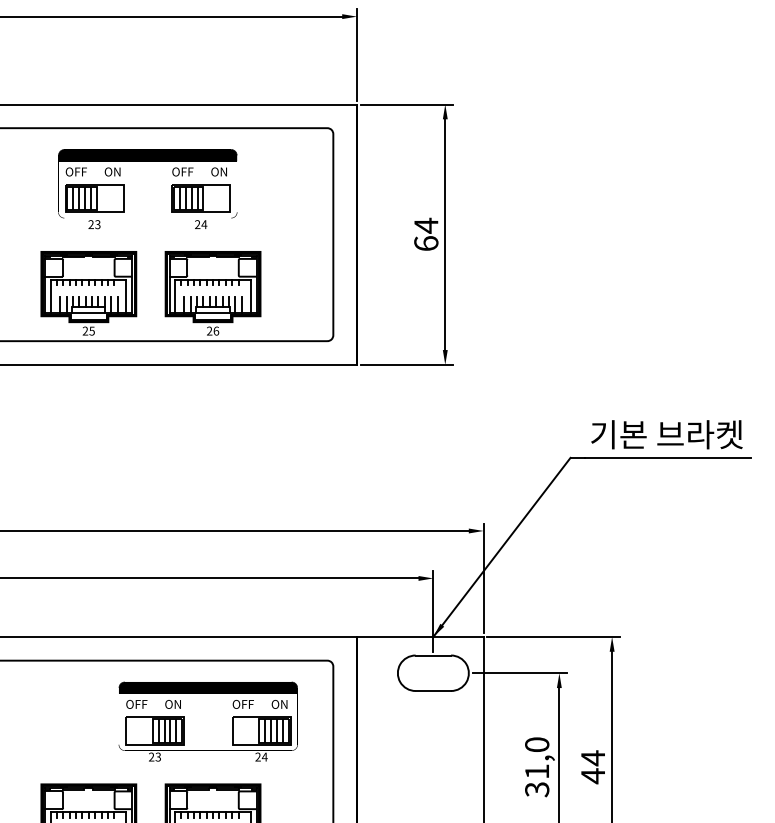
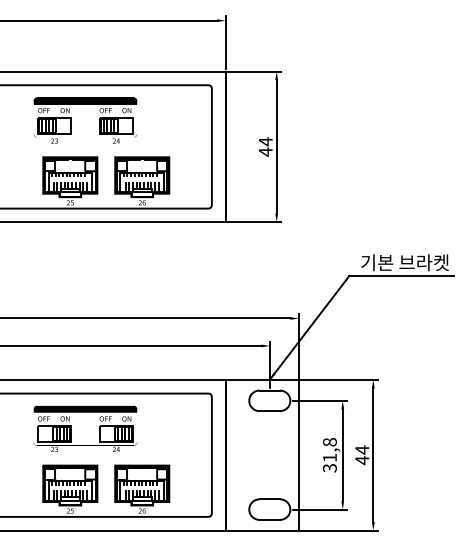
part: (123, 189) -> (71, 120), moved
text: (425, 242) -> (265, 151), 64 -> 44
part: (184, 720) -> (71, 428), moved
text: (536, 745) -> (329, 442), 31,0 -> 31,8

